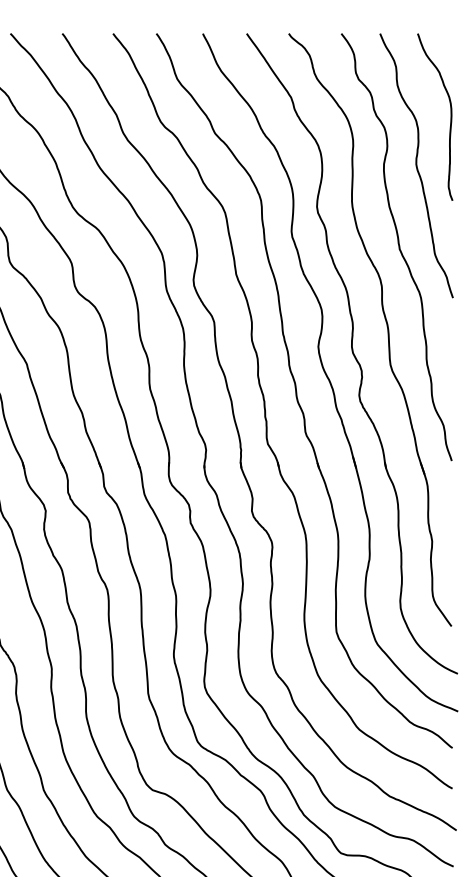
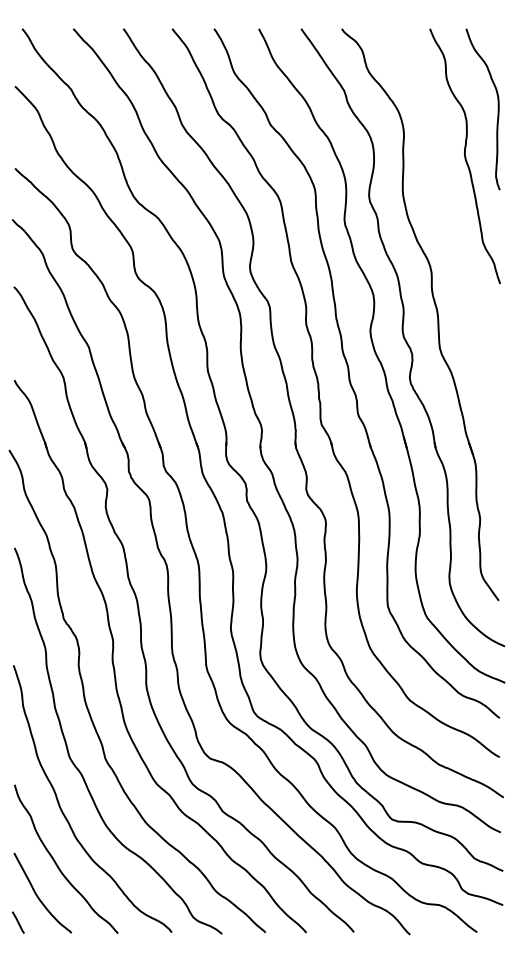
curve: (398, 246) -> (447, 234), removed

